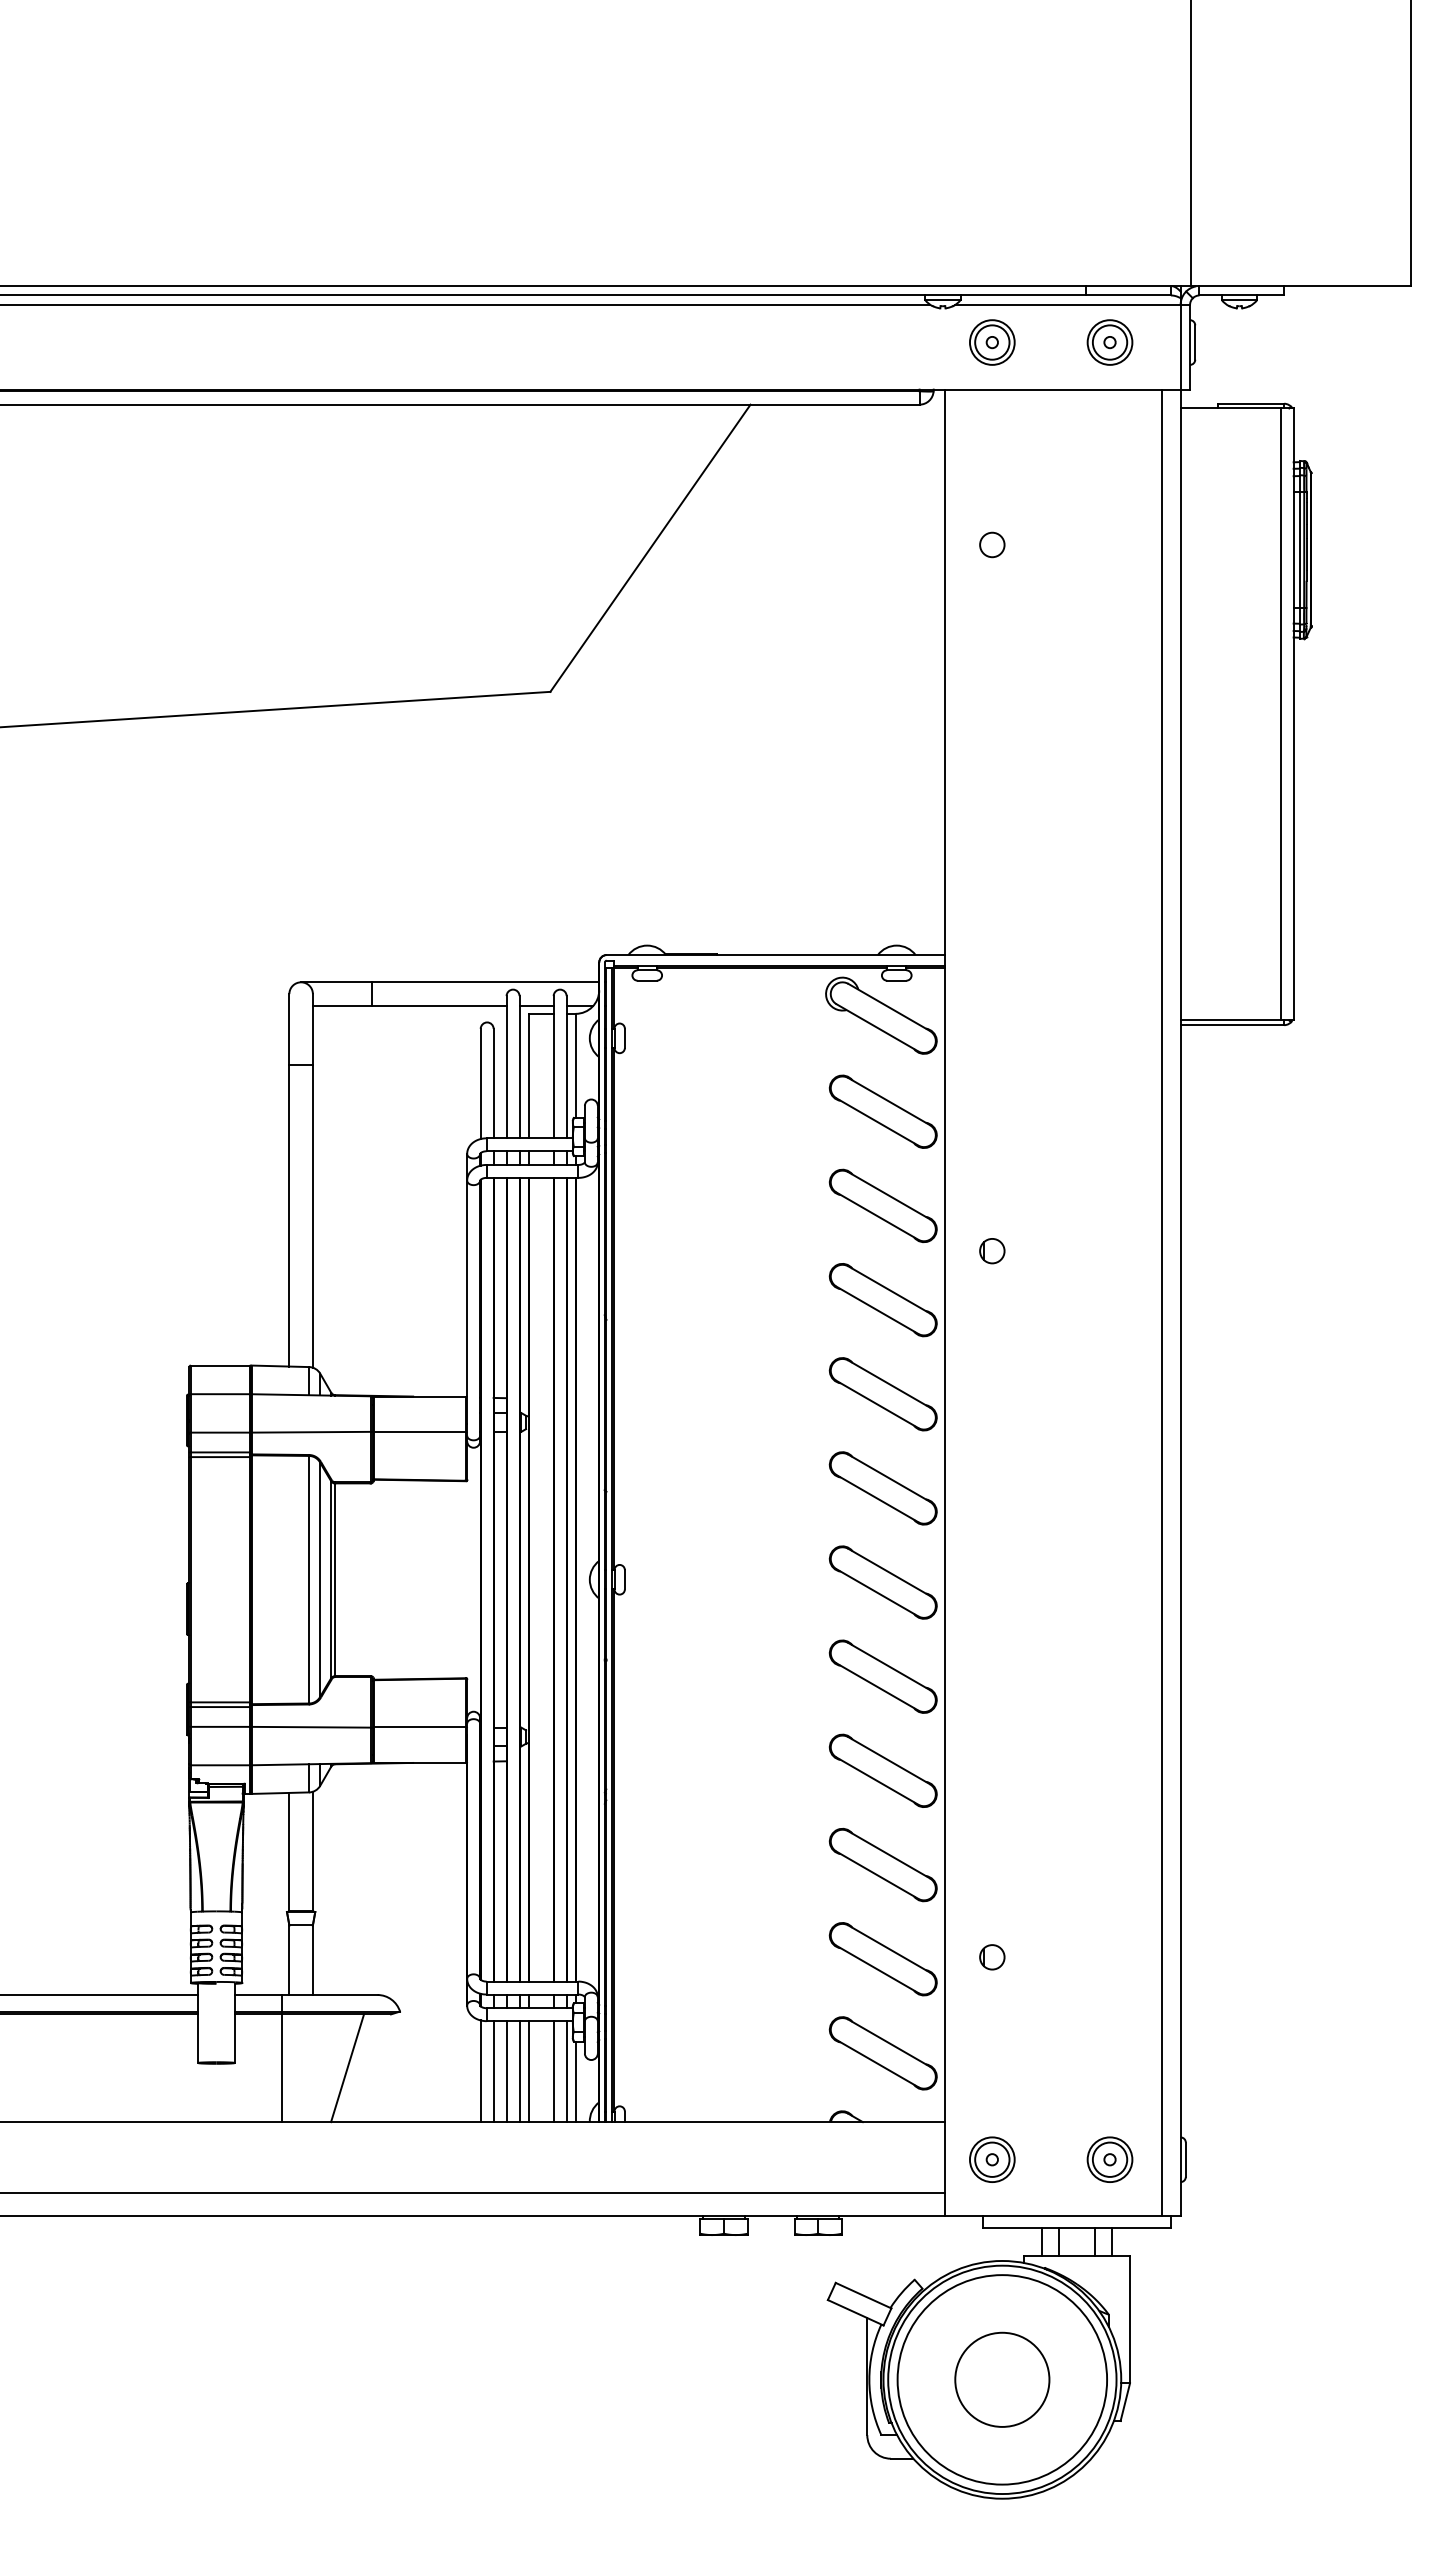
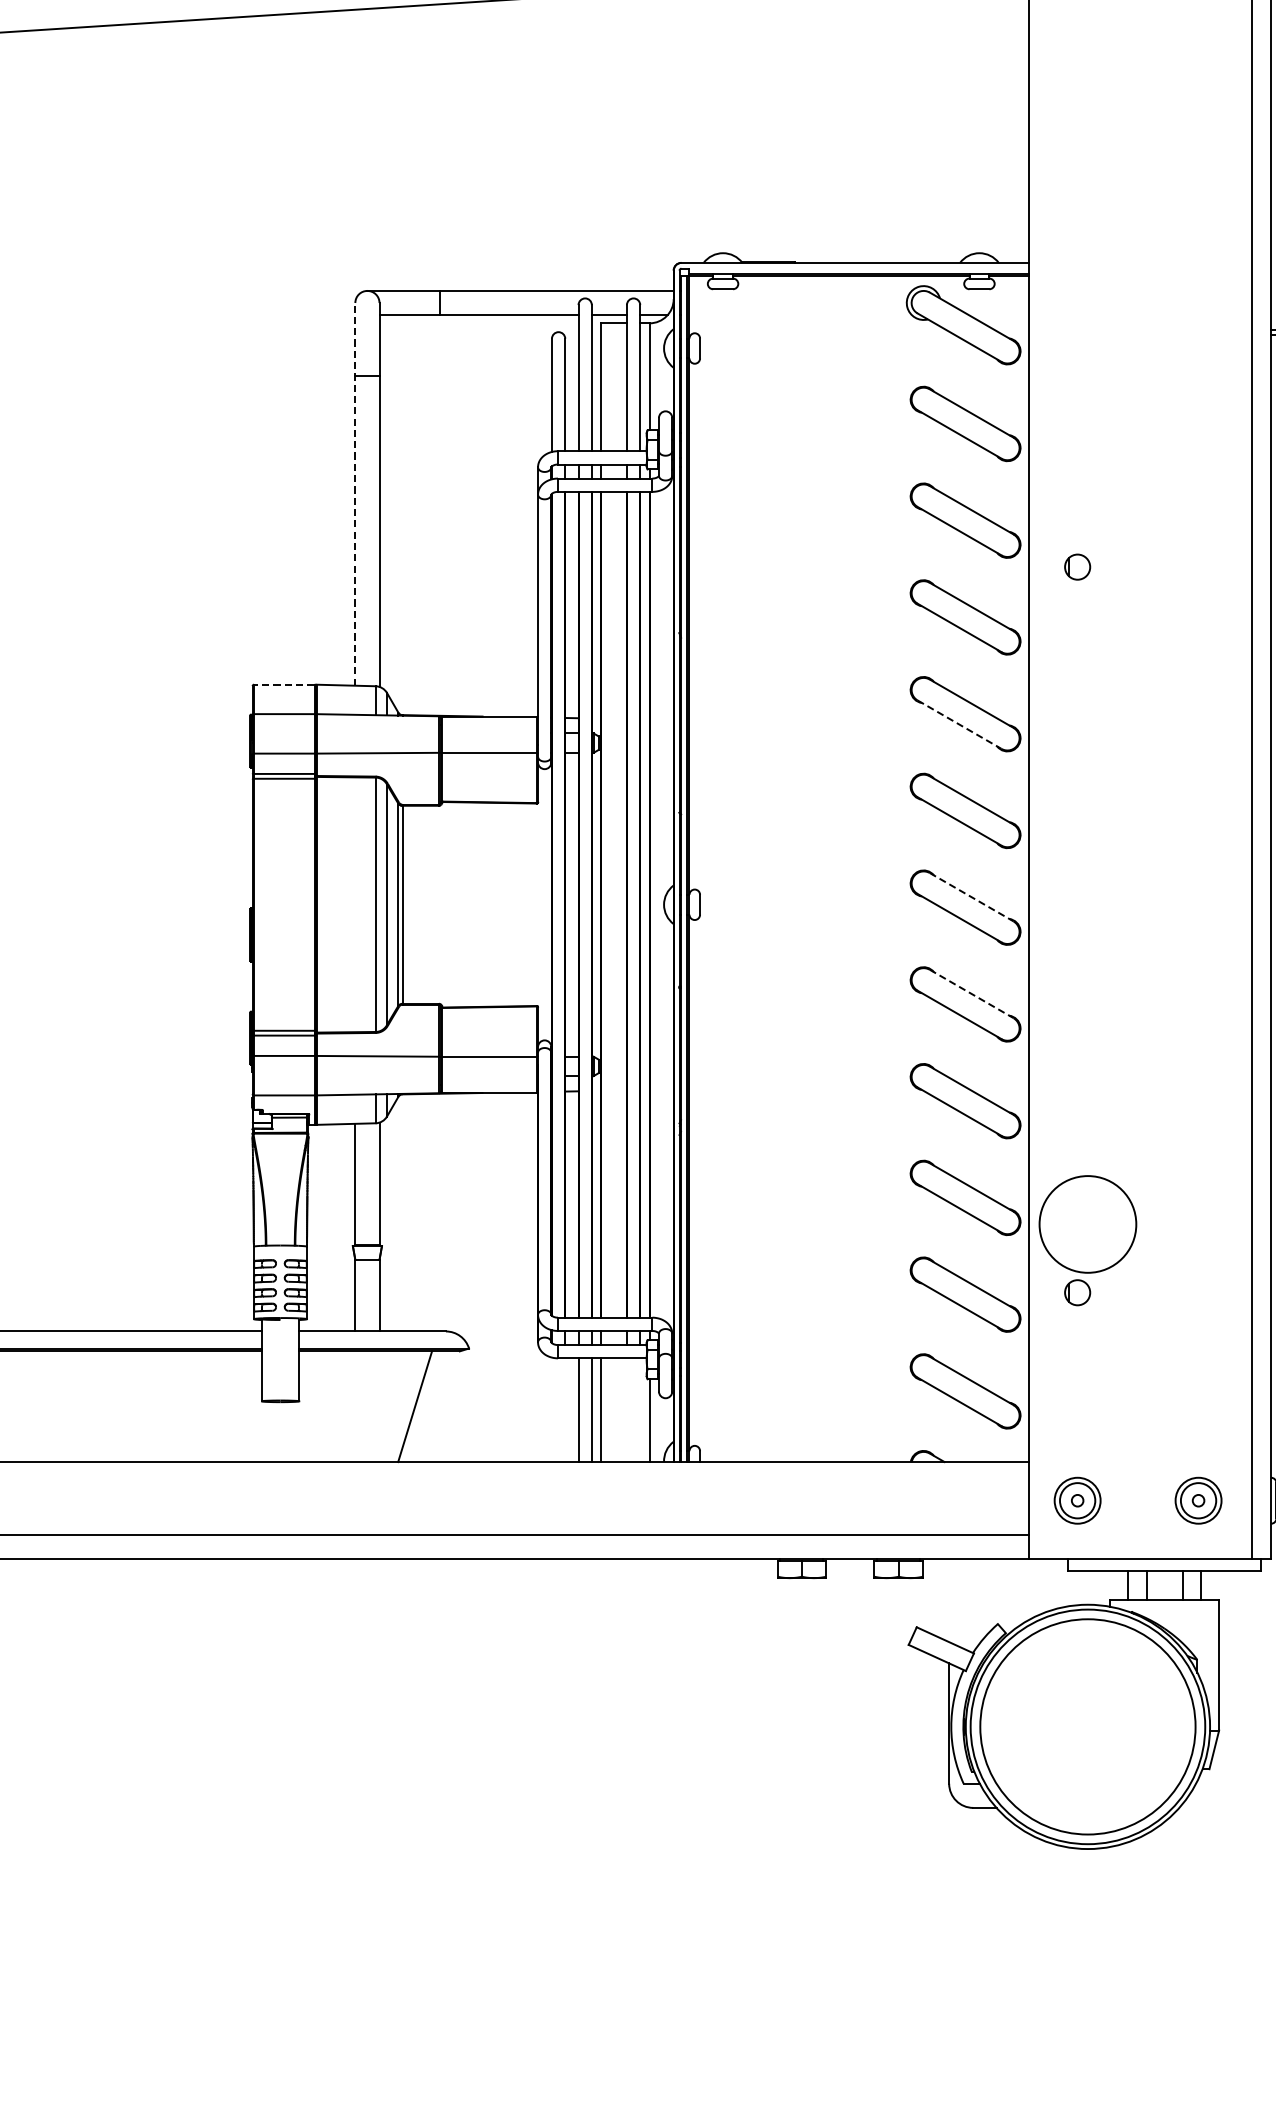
line: (289, 1179) -> (355, 493), solid -> dashed
line: (219, 1365) -> (283, 684), solid -> dashed
line: (877, 1404) -> (959, 724), solid -> dashed
line: (889, 1572) -> (971, 897), solid -> dashed
line: (889, 1666) -> (971, 993), solid -> dashed
line: (282, 2058) -> (348, 1396), removed
line: (480, 2071) -> (551, 1410), removed
line: (493, 2071) -> (565, 1410), removed
line: (553, 2071) -> (626, 1410), removed
line: (566, 2071) -> (640, 1410), removed
circle: (1002, 2379) -> (1088, 1224), moved

